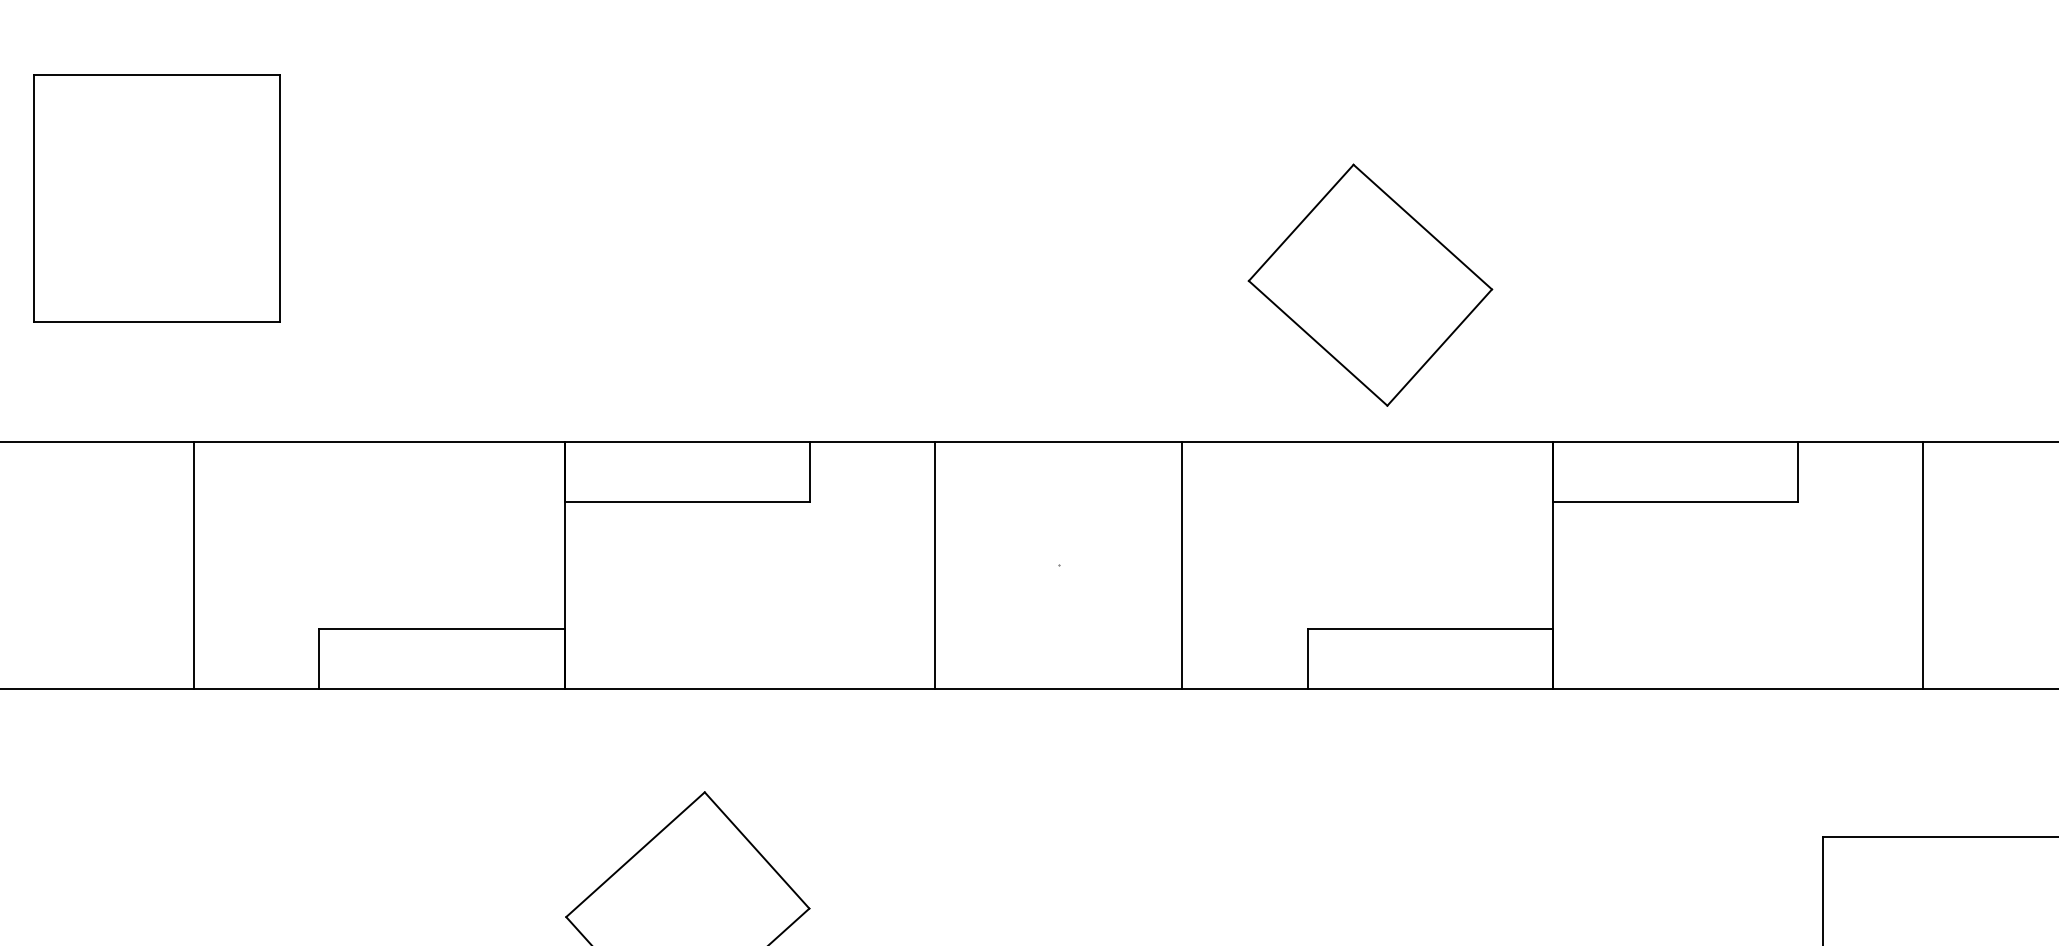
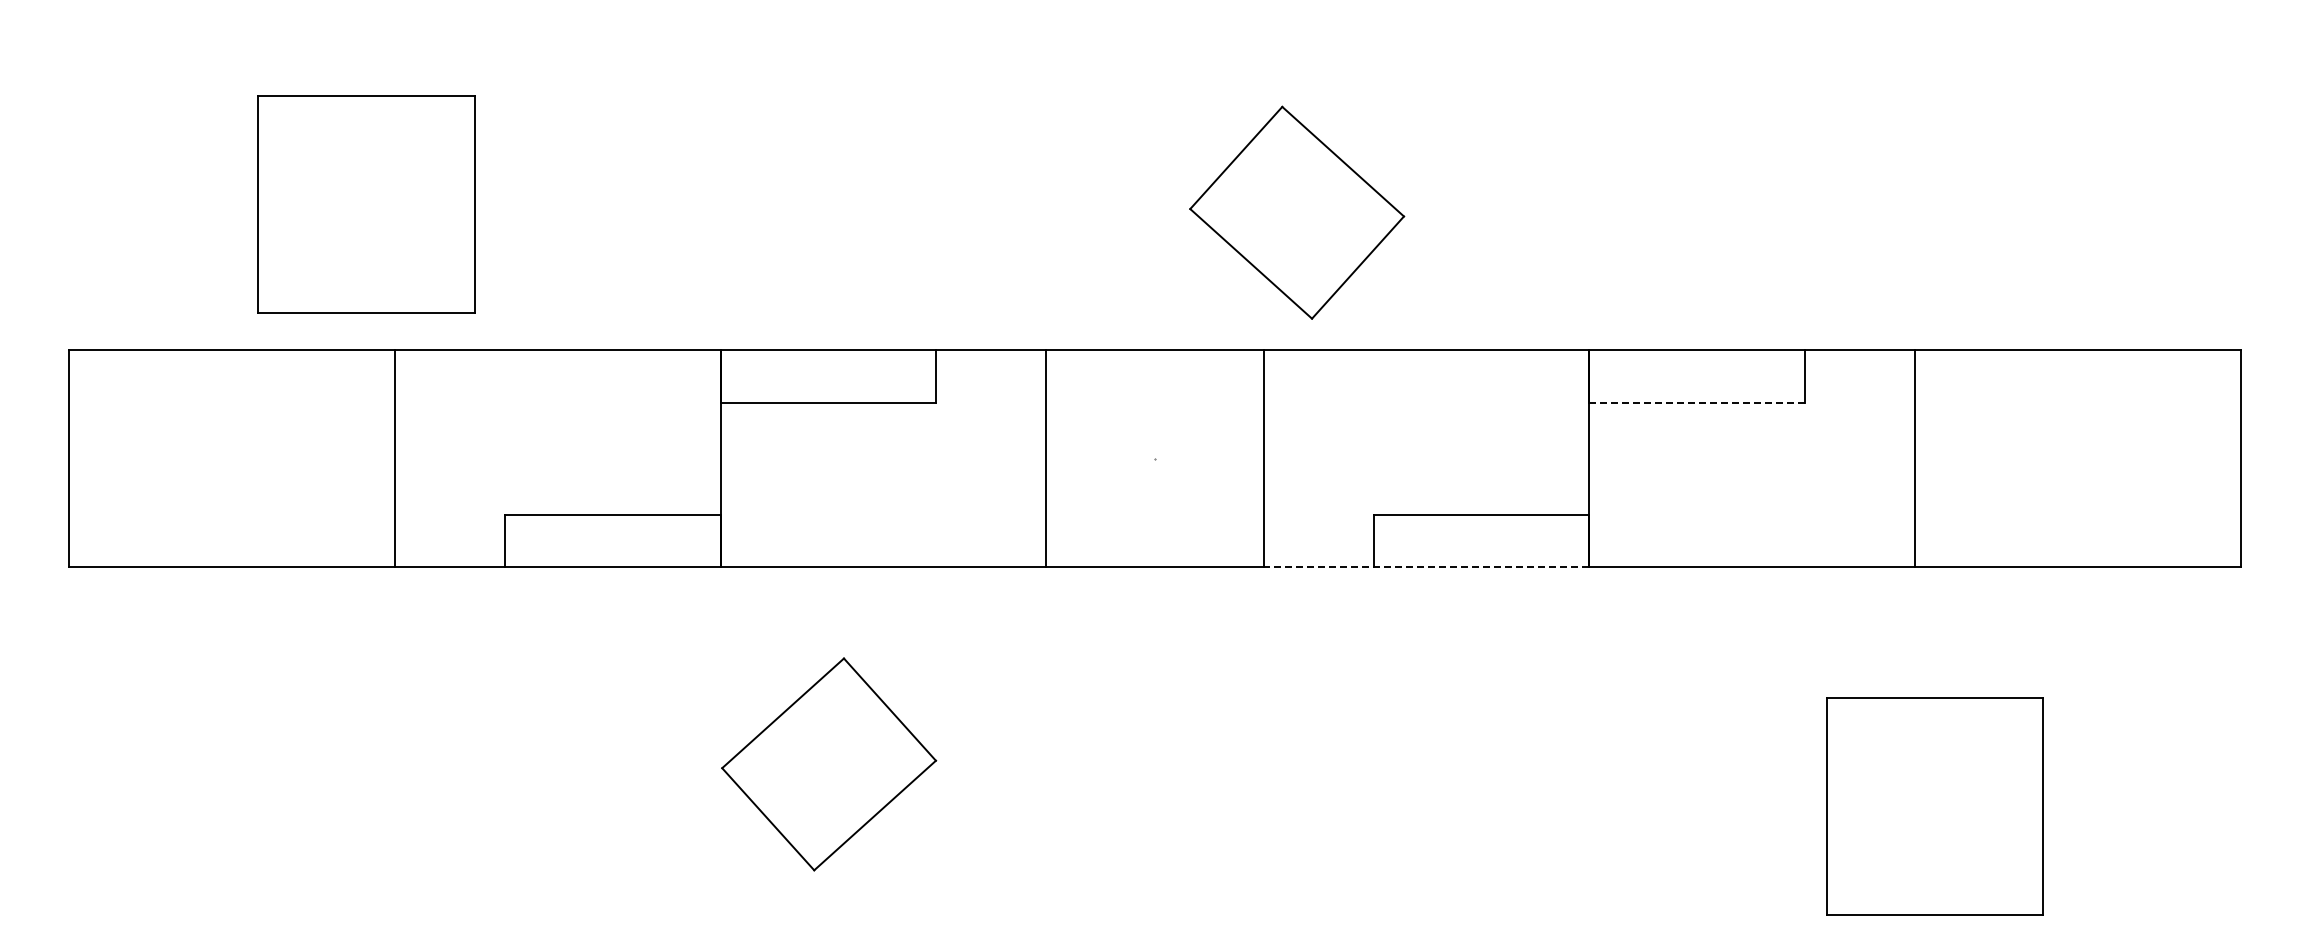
part: (157, 198) -> (366, 204), moved
part: (1370, 284) -> (1297, 212), moved
line: (1675, 502) -> (1697, 403), solid -> dashed
line: (1367, 688) -> (1426, 567), solid -> dashed

